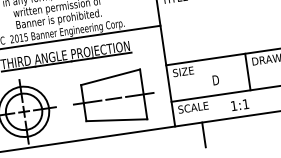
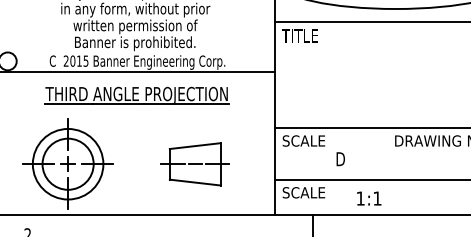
text: (191, 70) -> (308, 140), SIZE -> SCALE
line: (247, 72) -> (386, 154), removed
part: (114, 98) -> (195, 164), size x0.6

